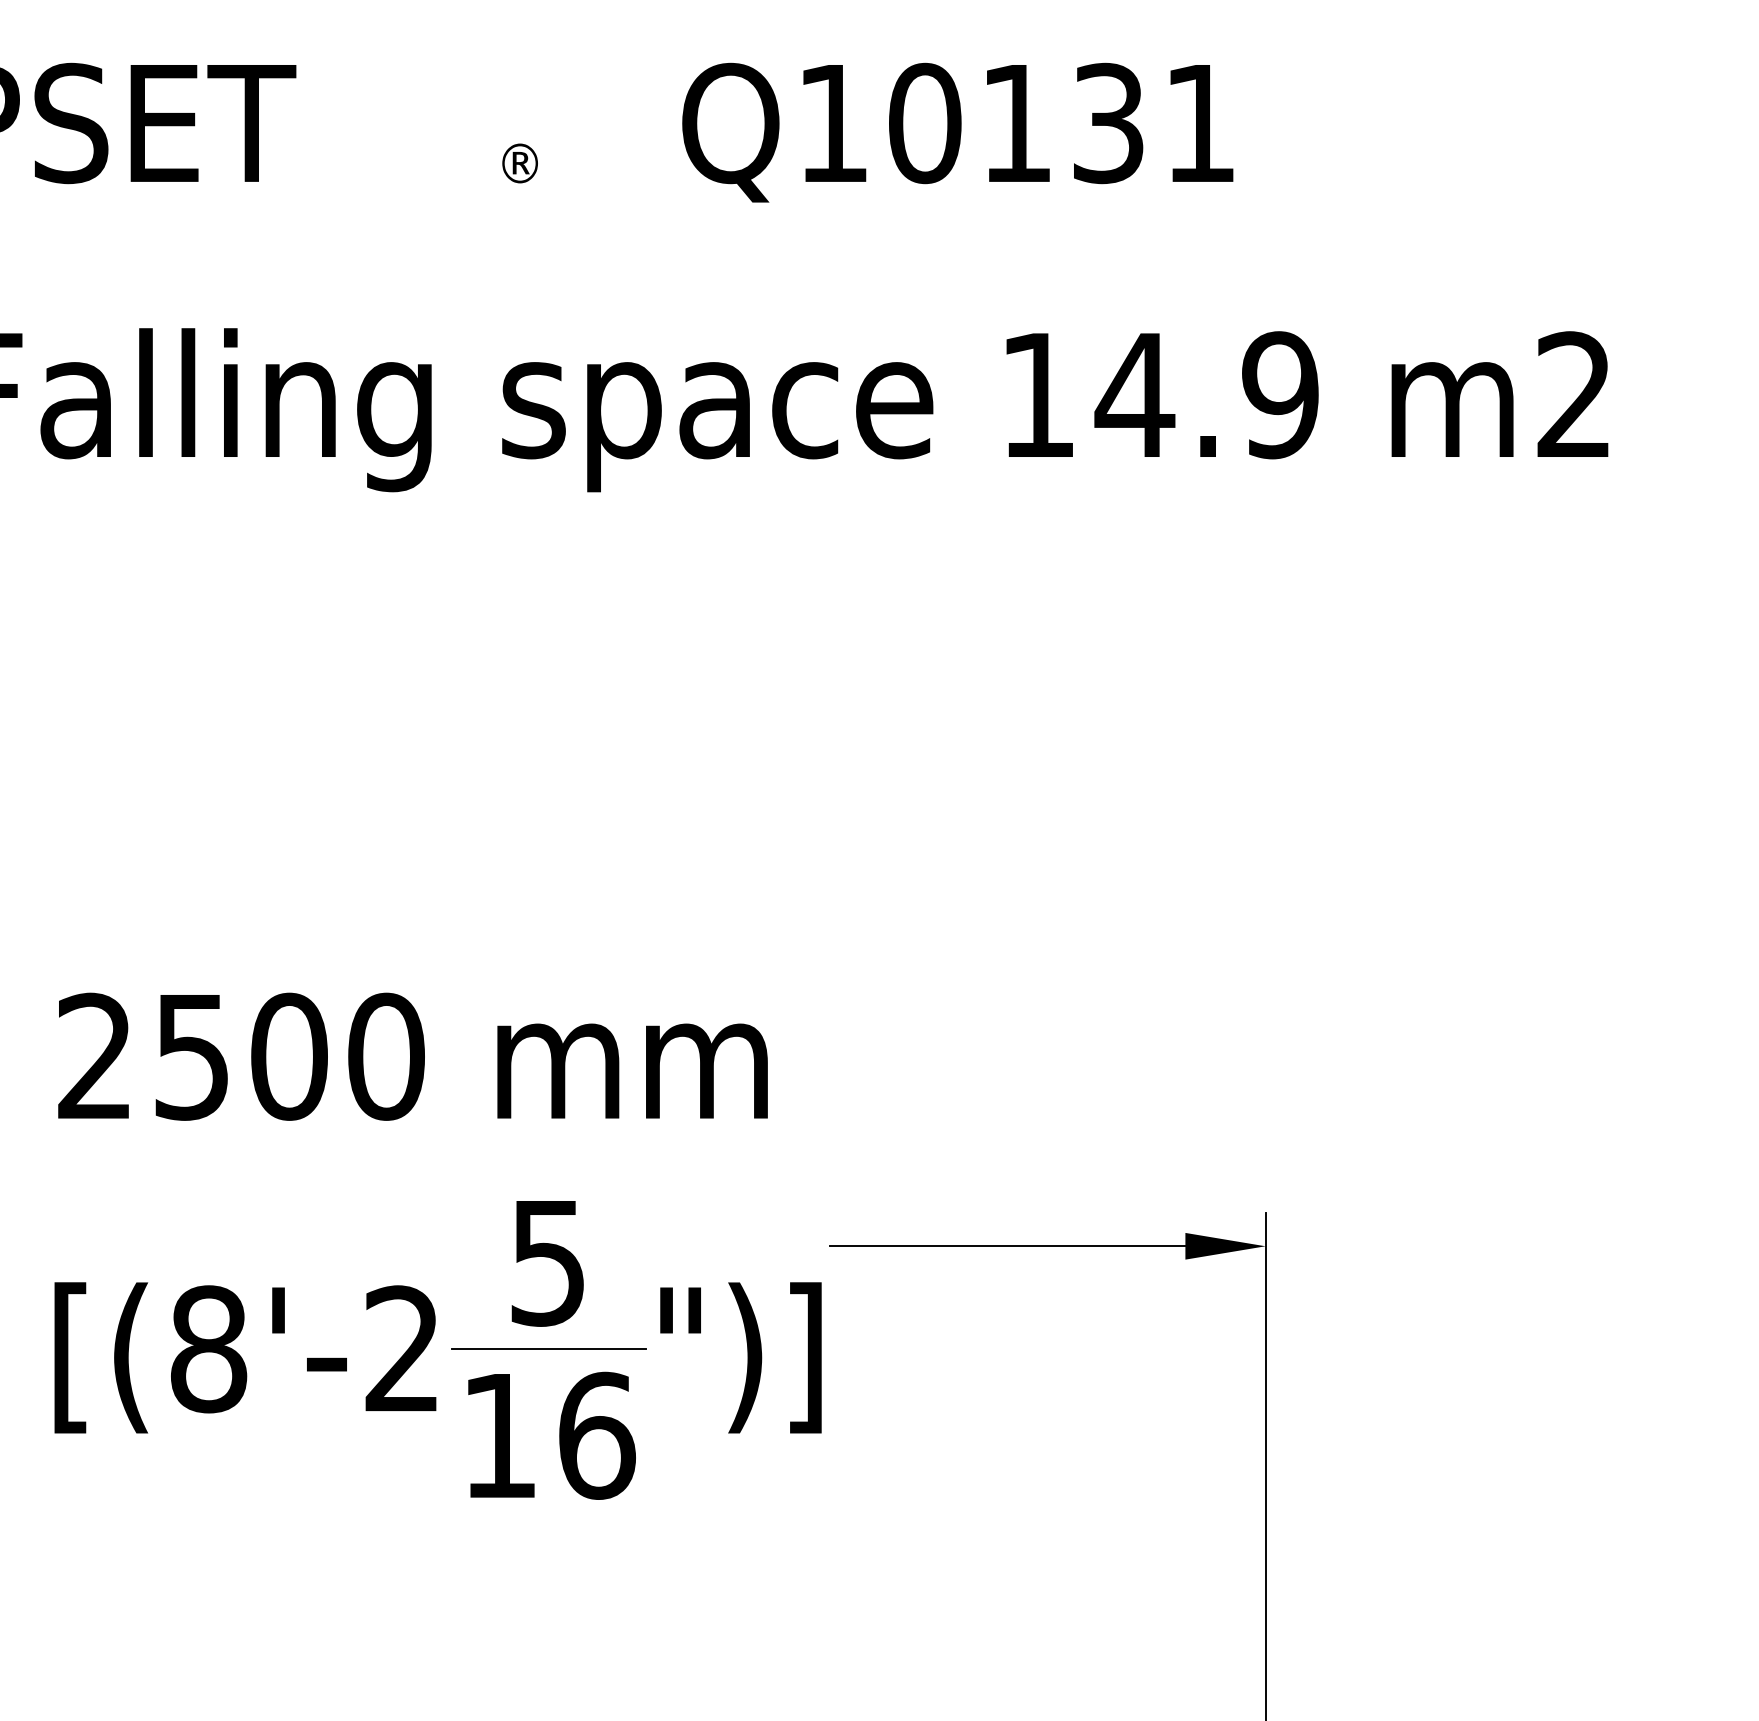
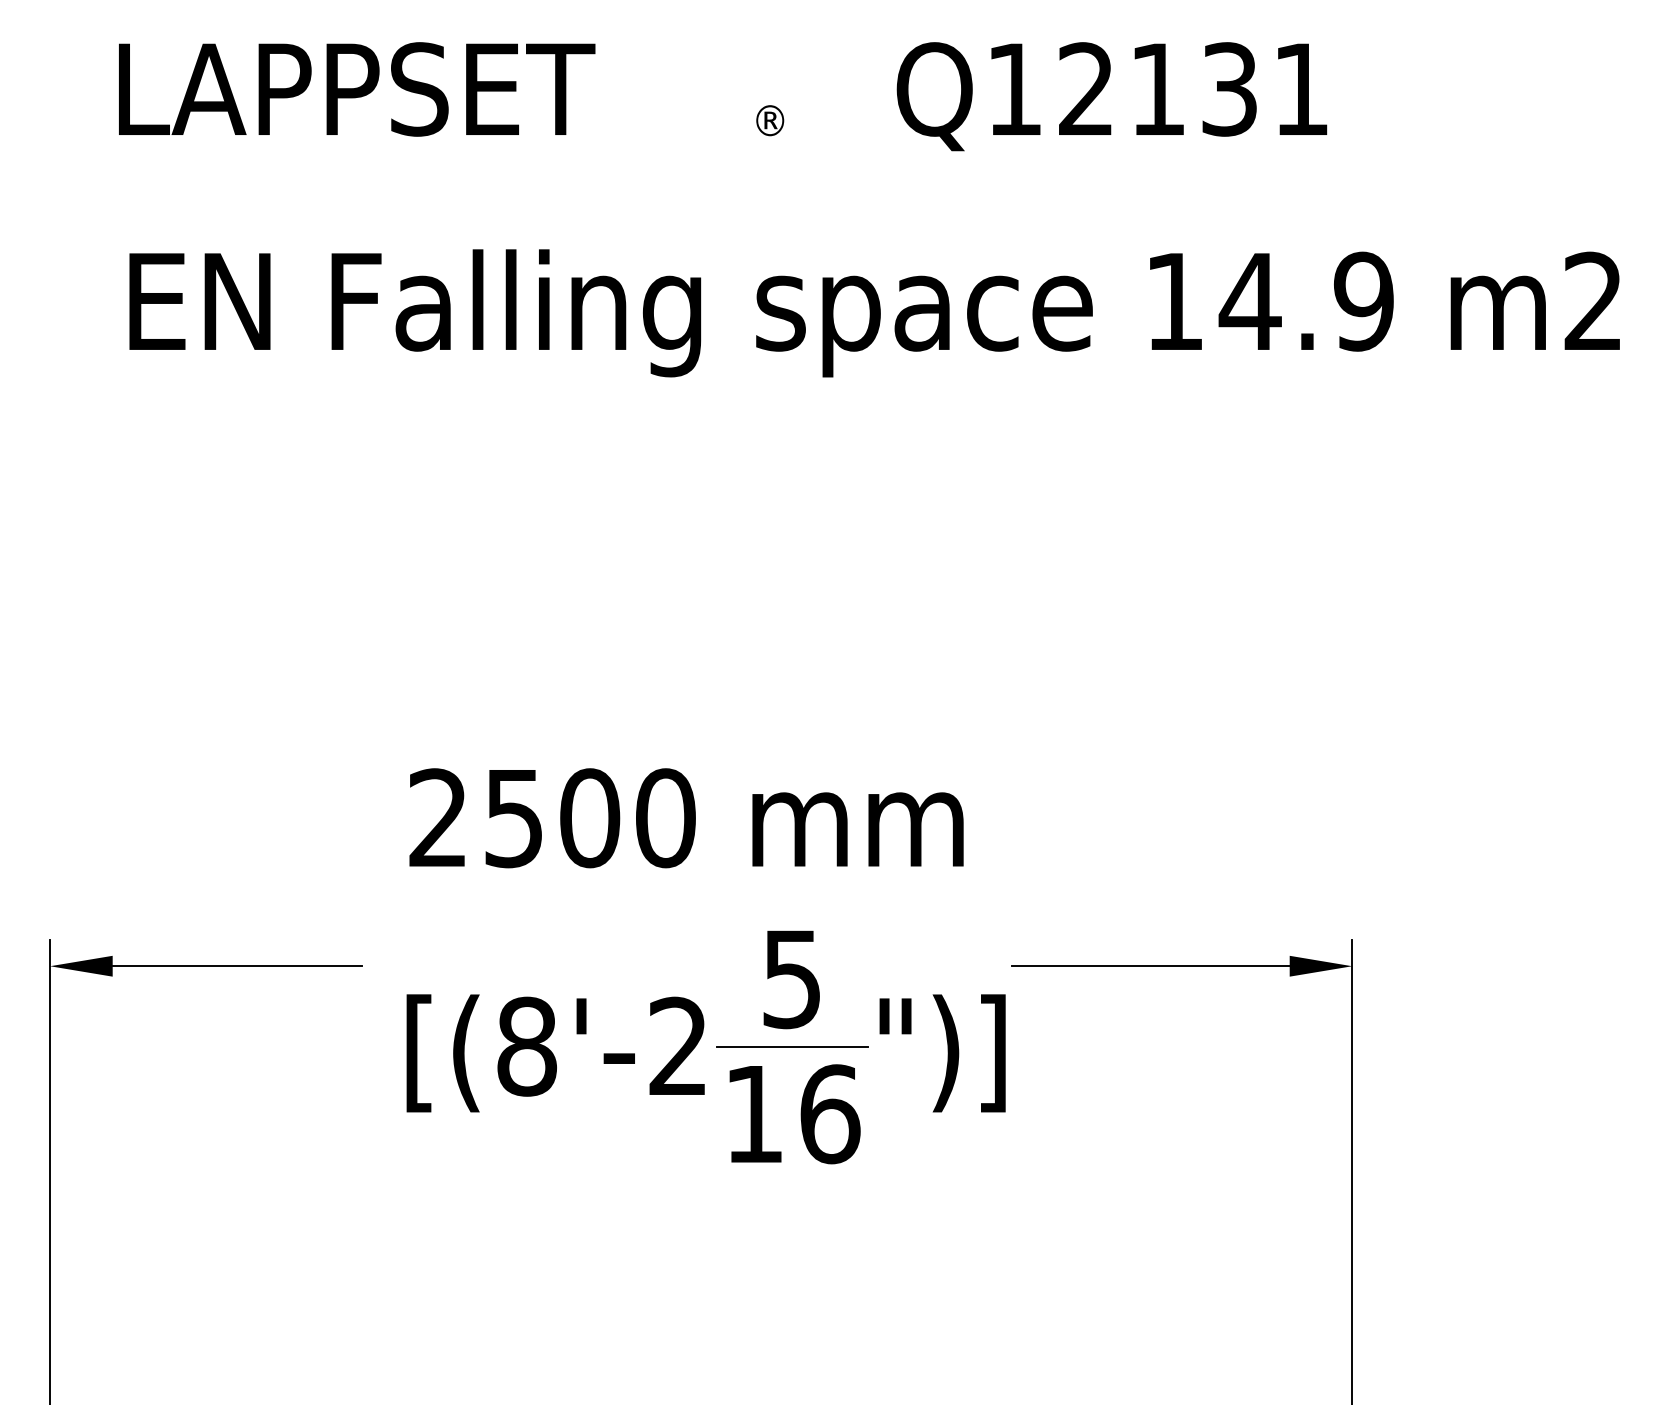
text: (925, 123) -> (1086, 89), Q10131 -> Q12131

